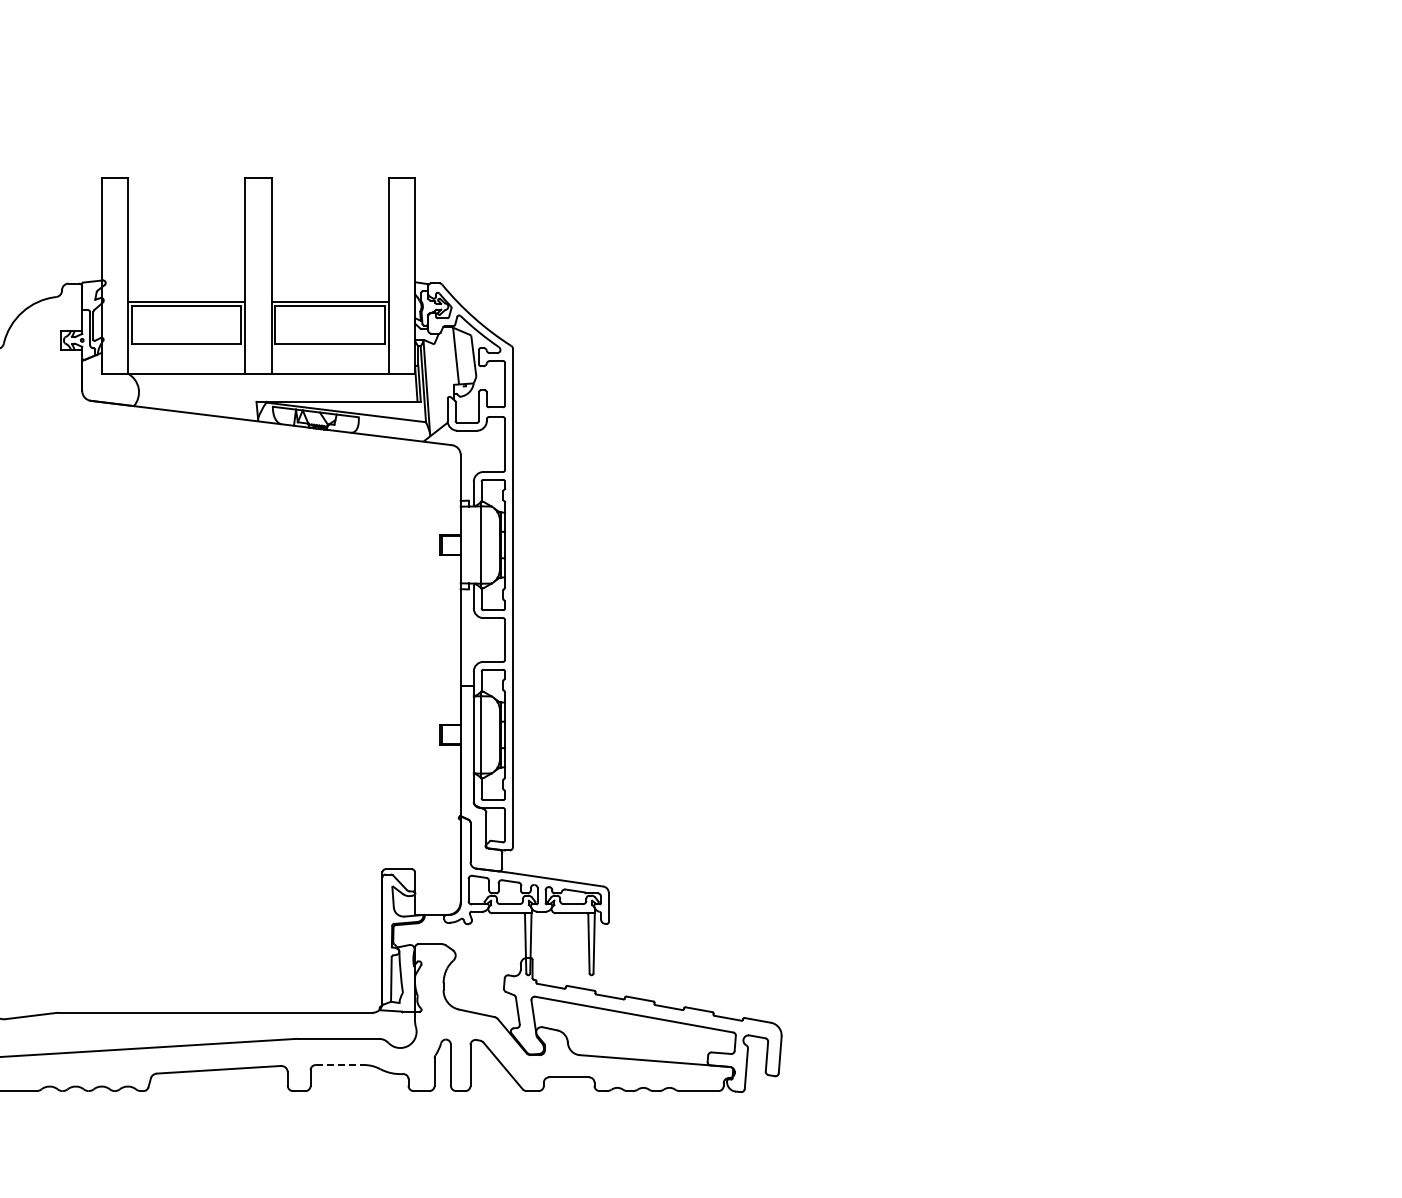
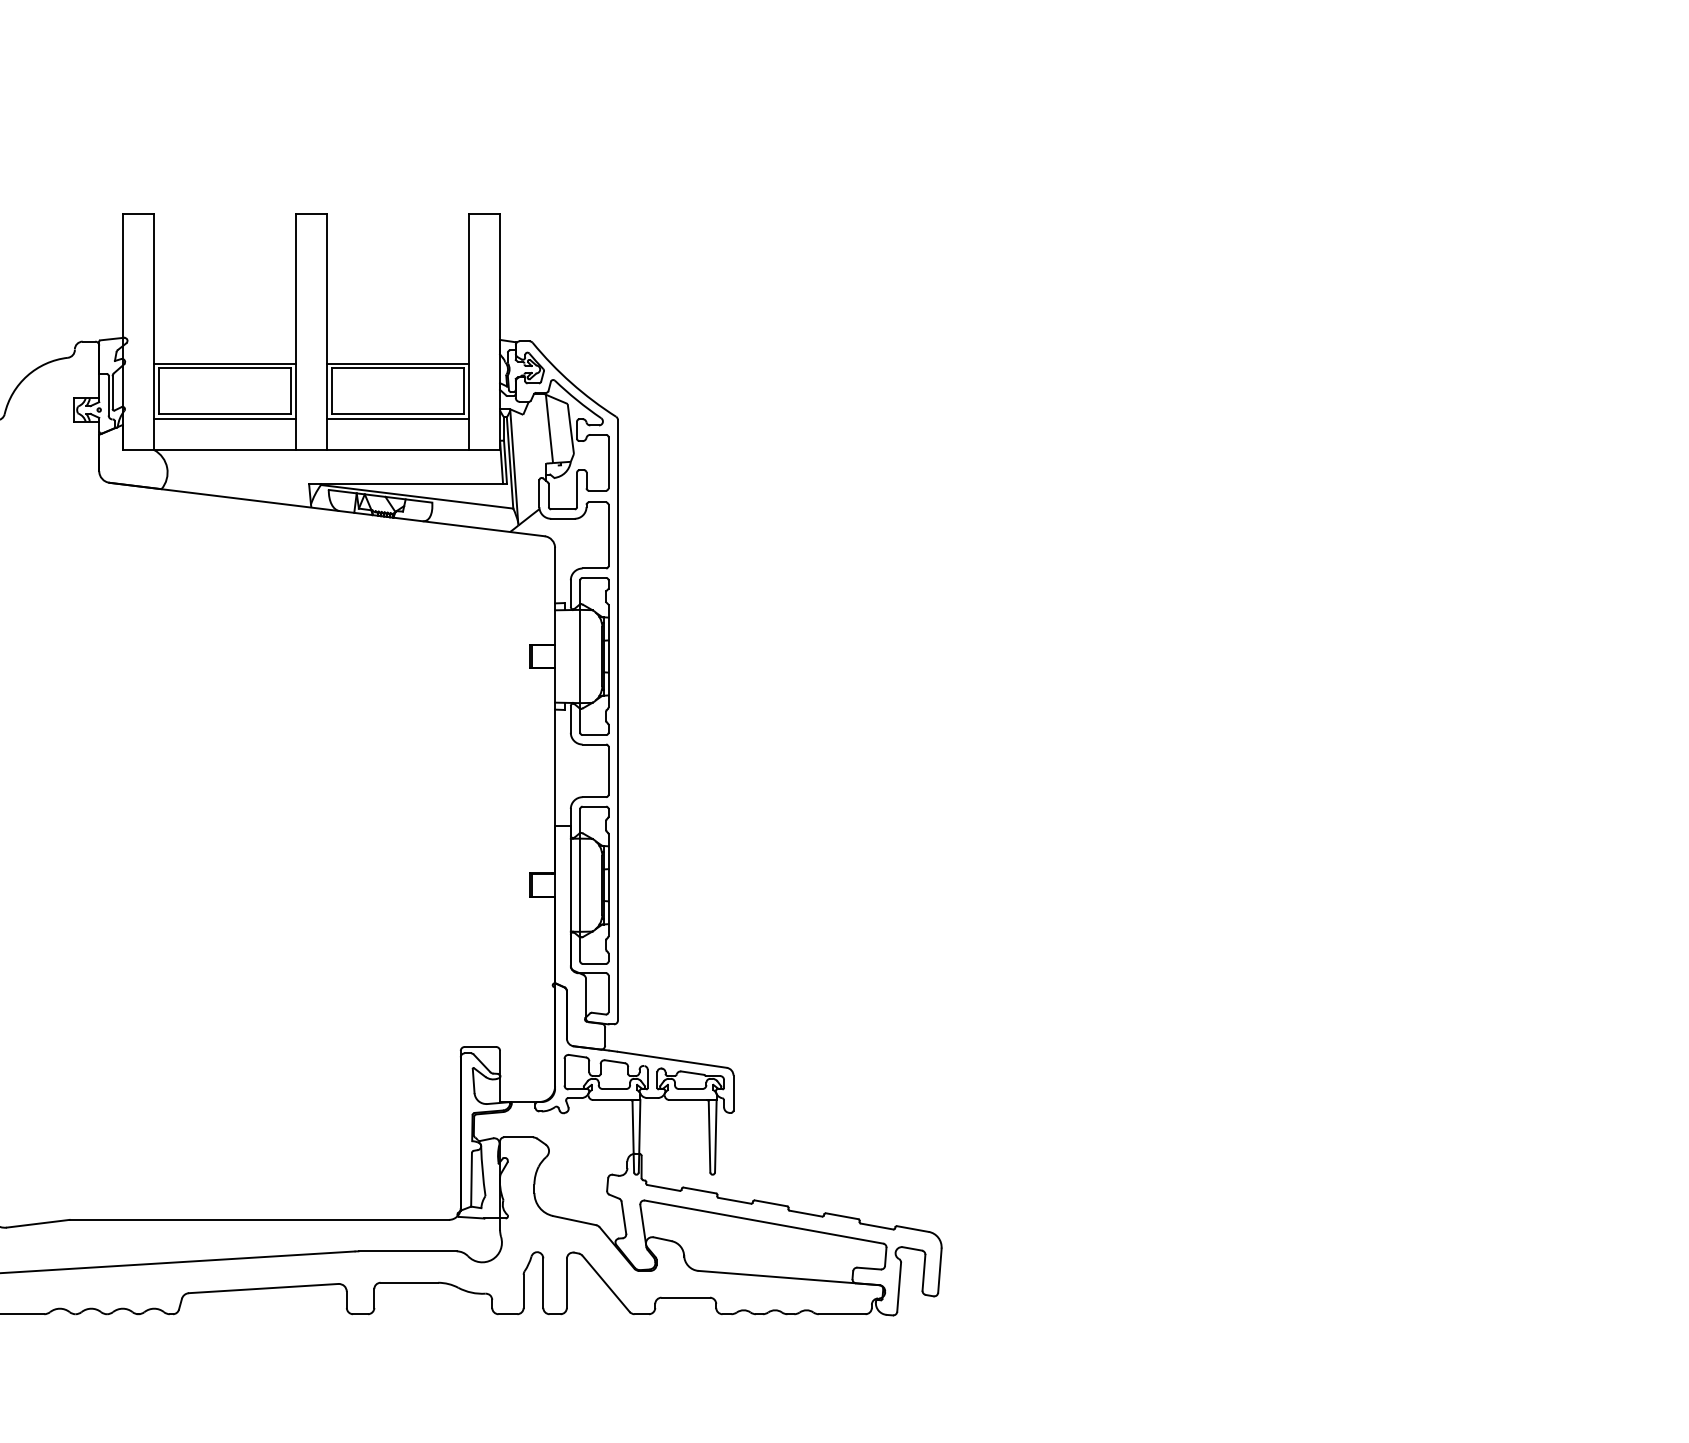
line: (186, 347) -> (224, 418), added
line: (329, 347) -> (397, 418), added
line: (339, 1064) -> (409, 1282), dashed -> solid

